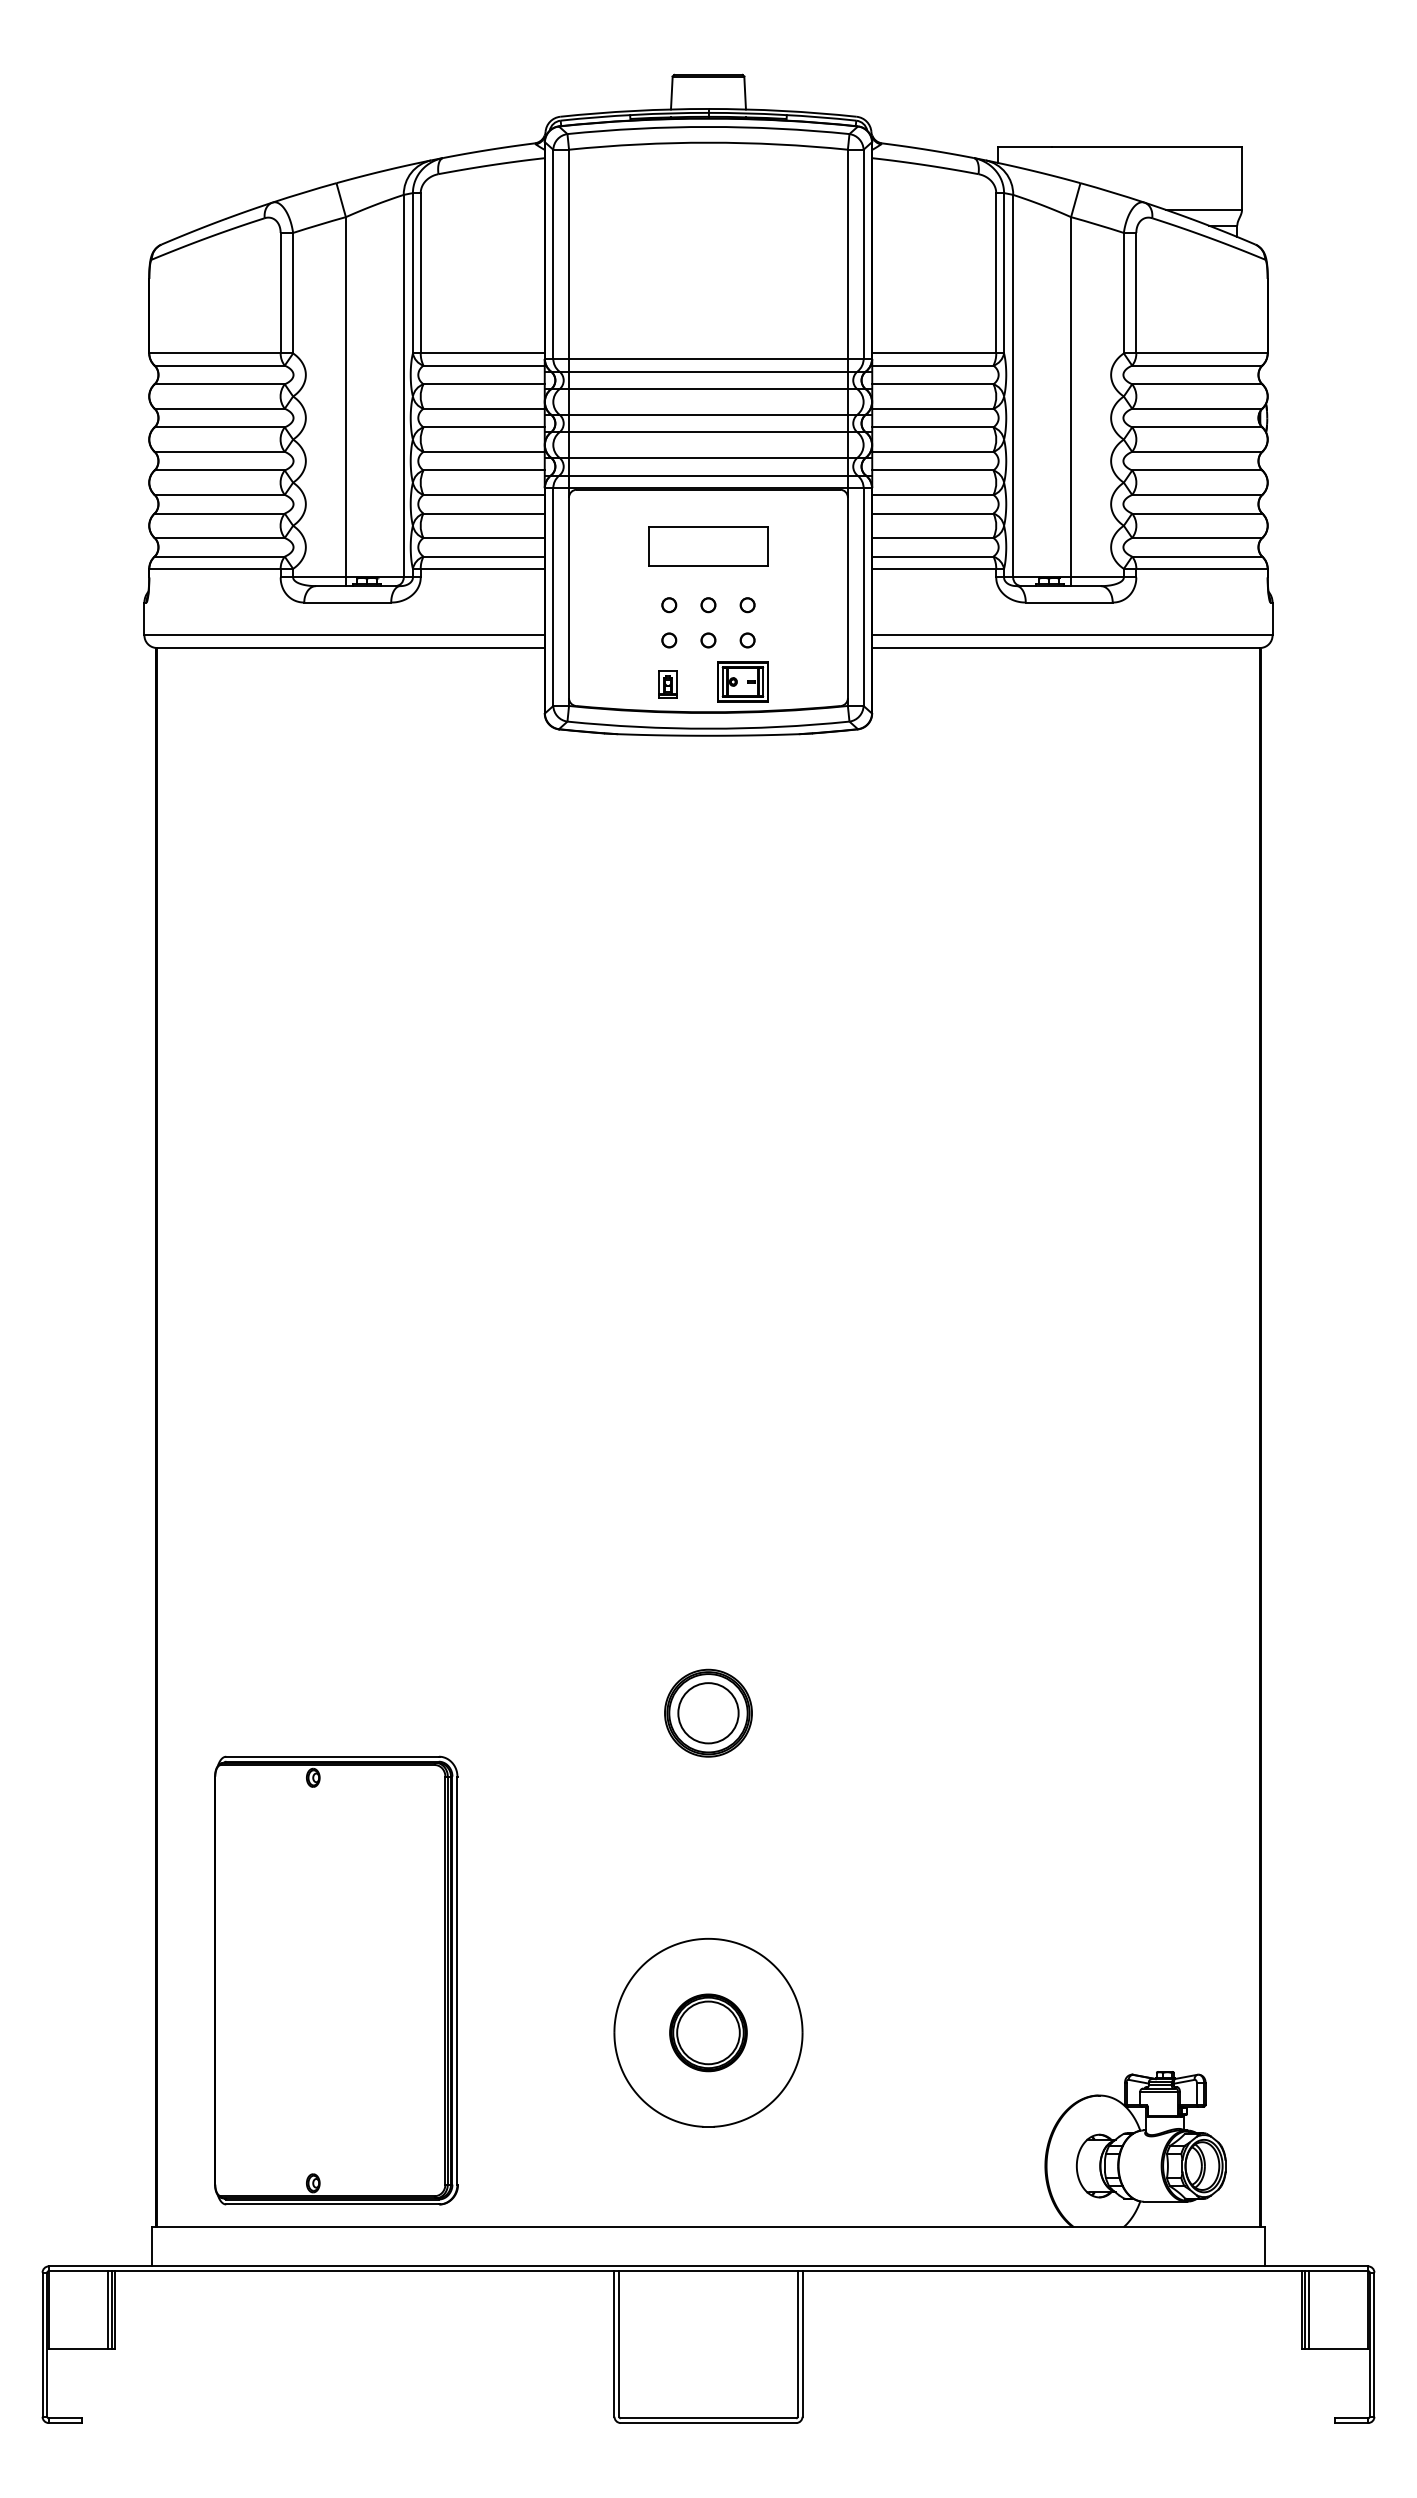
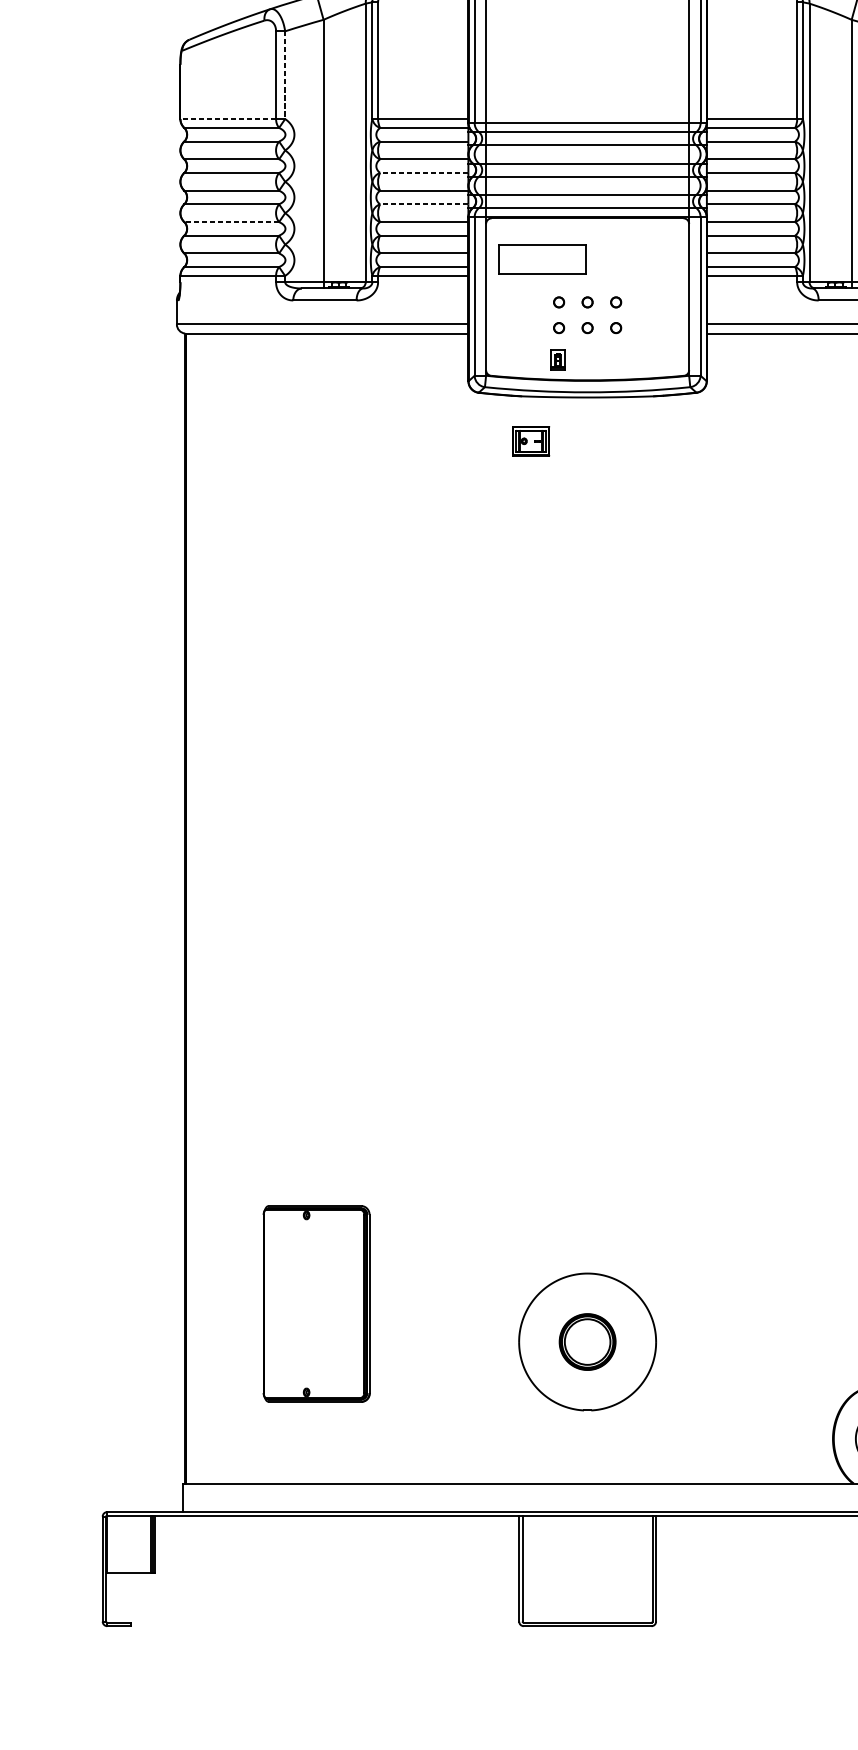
line: (293, 293) -> (285, 75), solid -> dashed
line: (215, 353) -> (228, 119), solid -> dashed
line: (484, 427) -> (424, 173), solid -> dashed
line: (484, 470) -> (424, 204), solid -> dashed
line: (219, 494) -> (231, 221), solid -> dashed
part: (708, 546) -> (542, 259), moved
part: (742, 681) -> (530, 440), moved
part: (708, 1712) -> (587, 1108), removed
part: (336, 1980) -> (316, 1303), size x0.6

